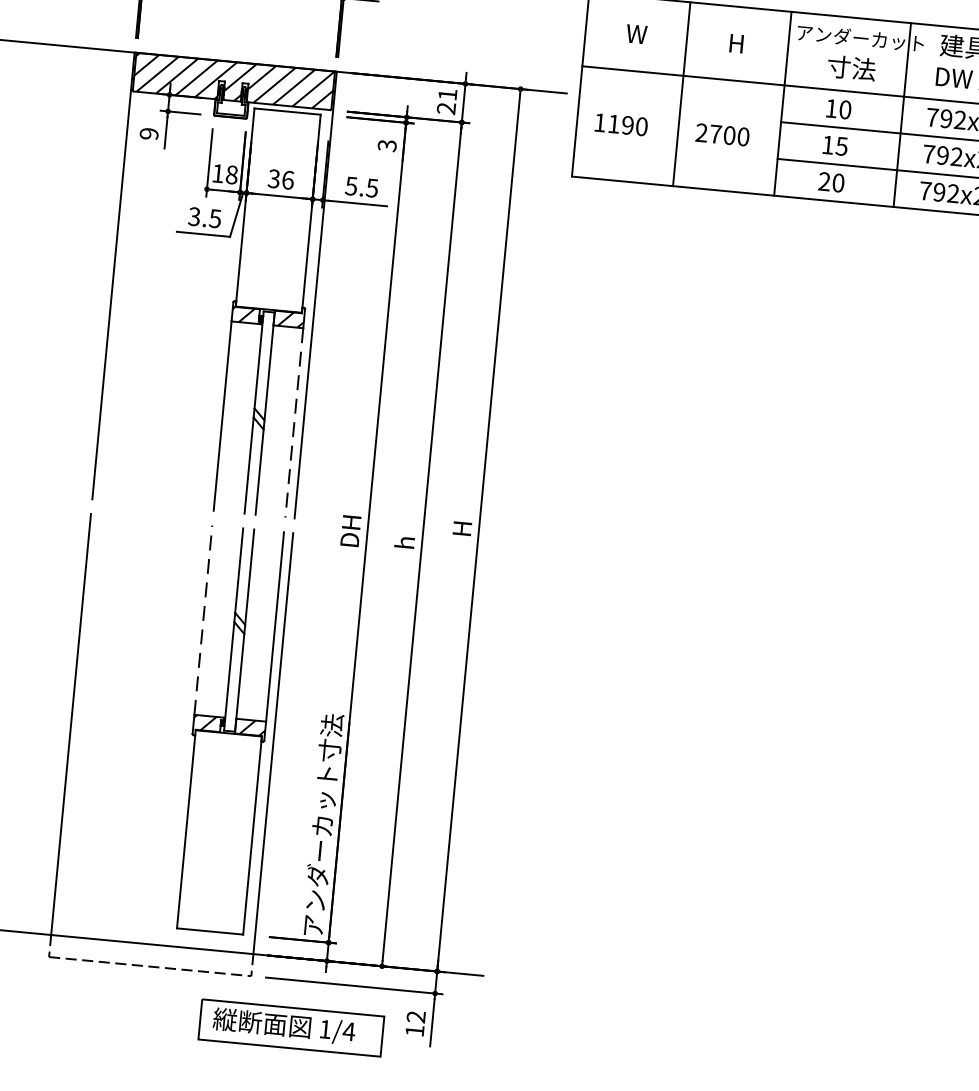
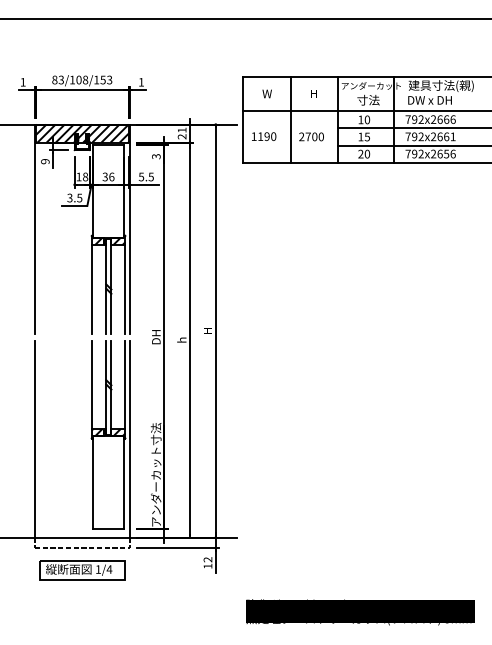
line: (294, 423) -> (125, 289), dashed -> solid
line: (202, 619) -> (91, 384), dashed -> solid
part: (291, 1028) -> (82, 570), moved

